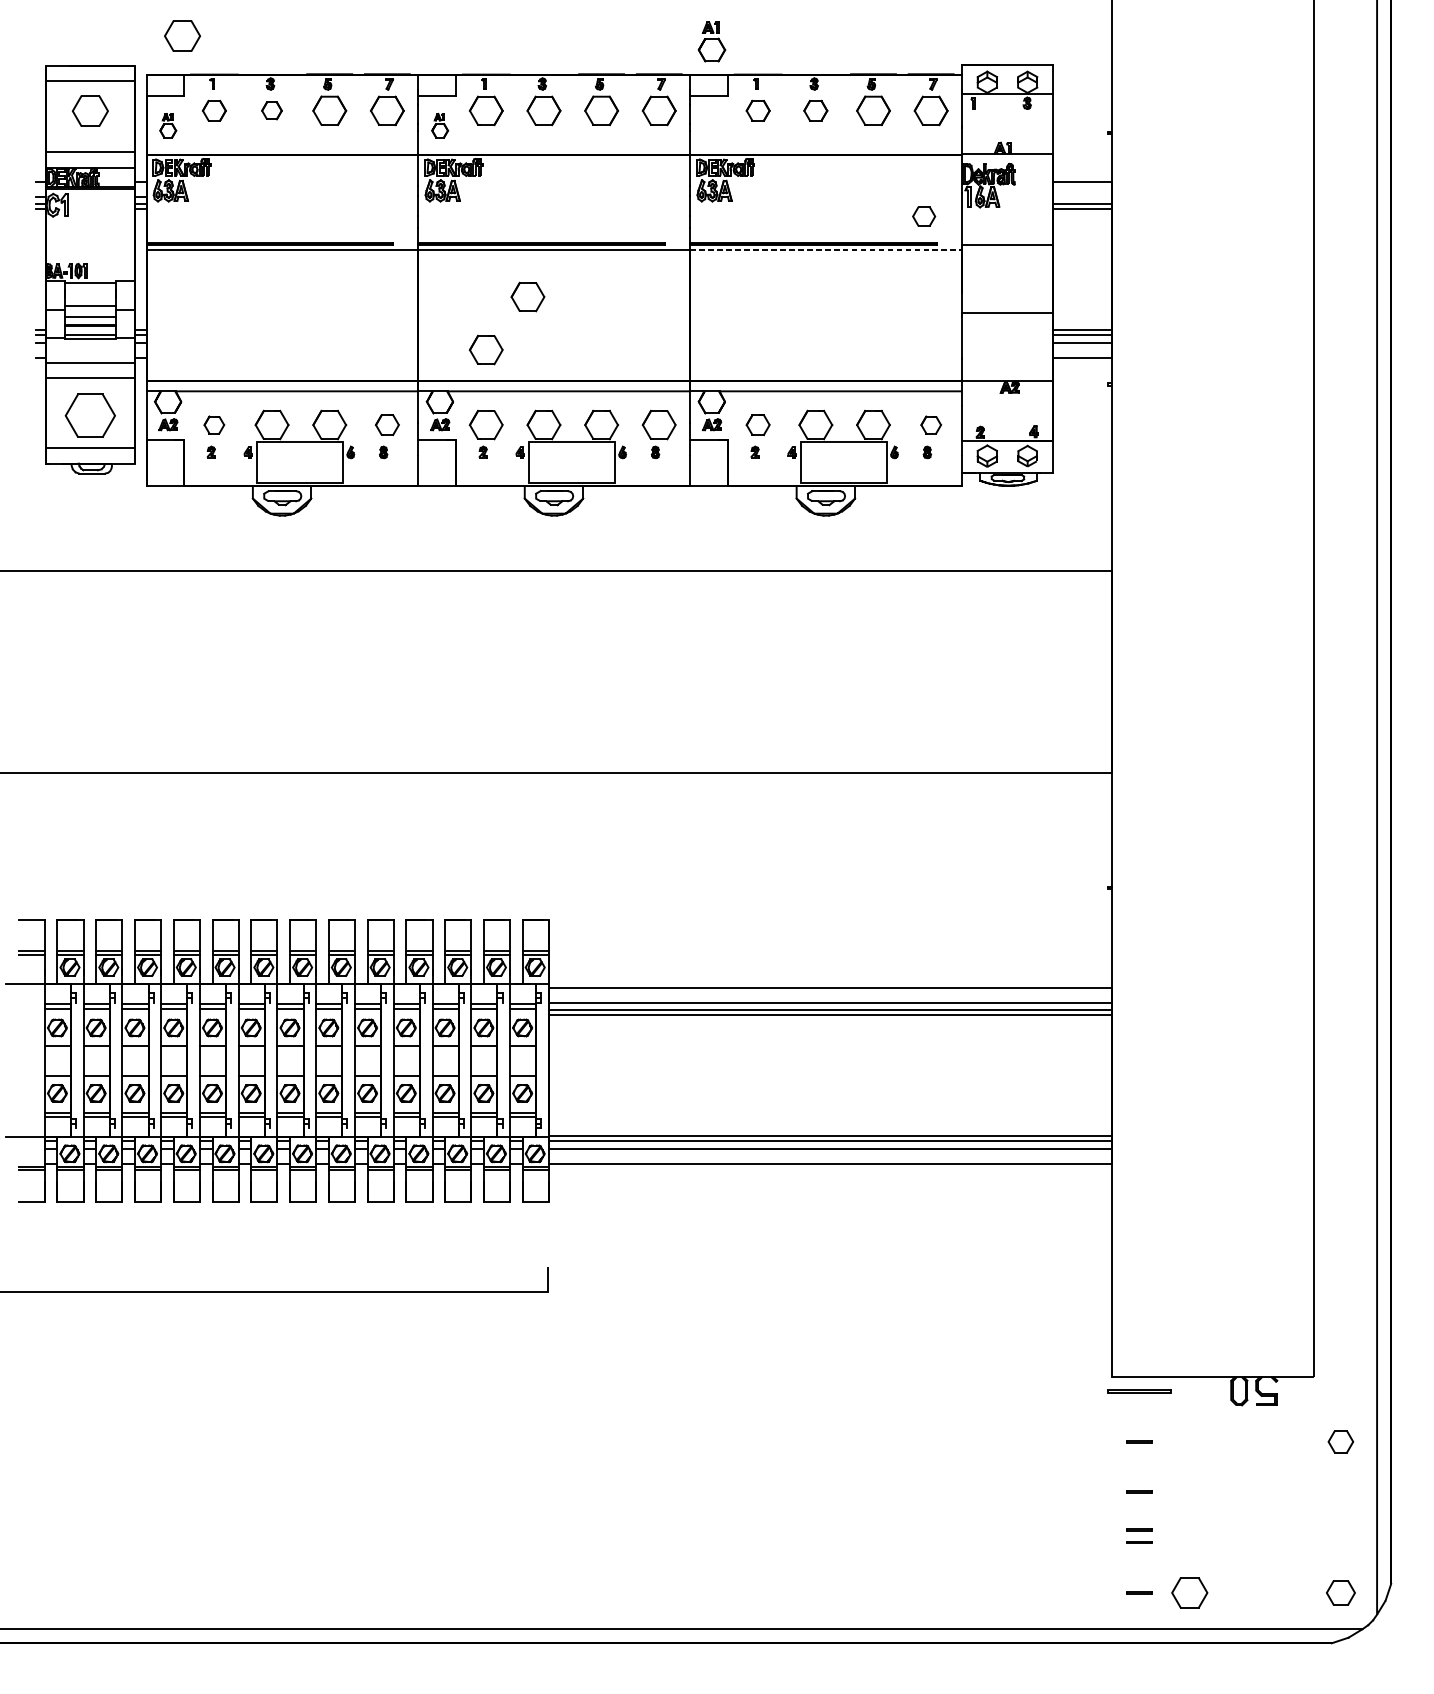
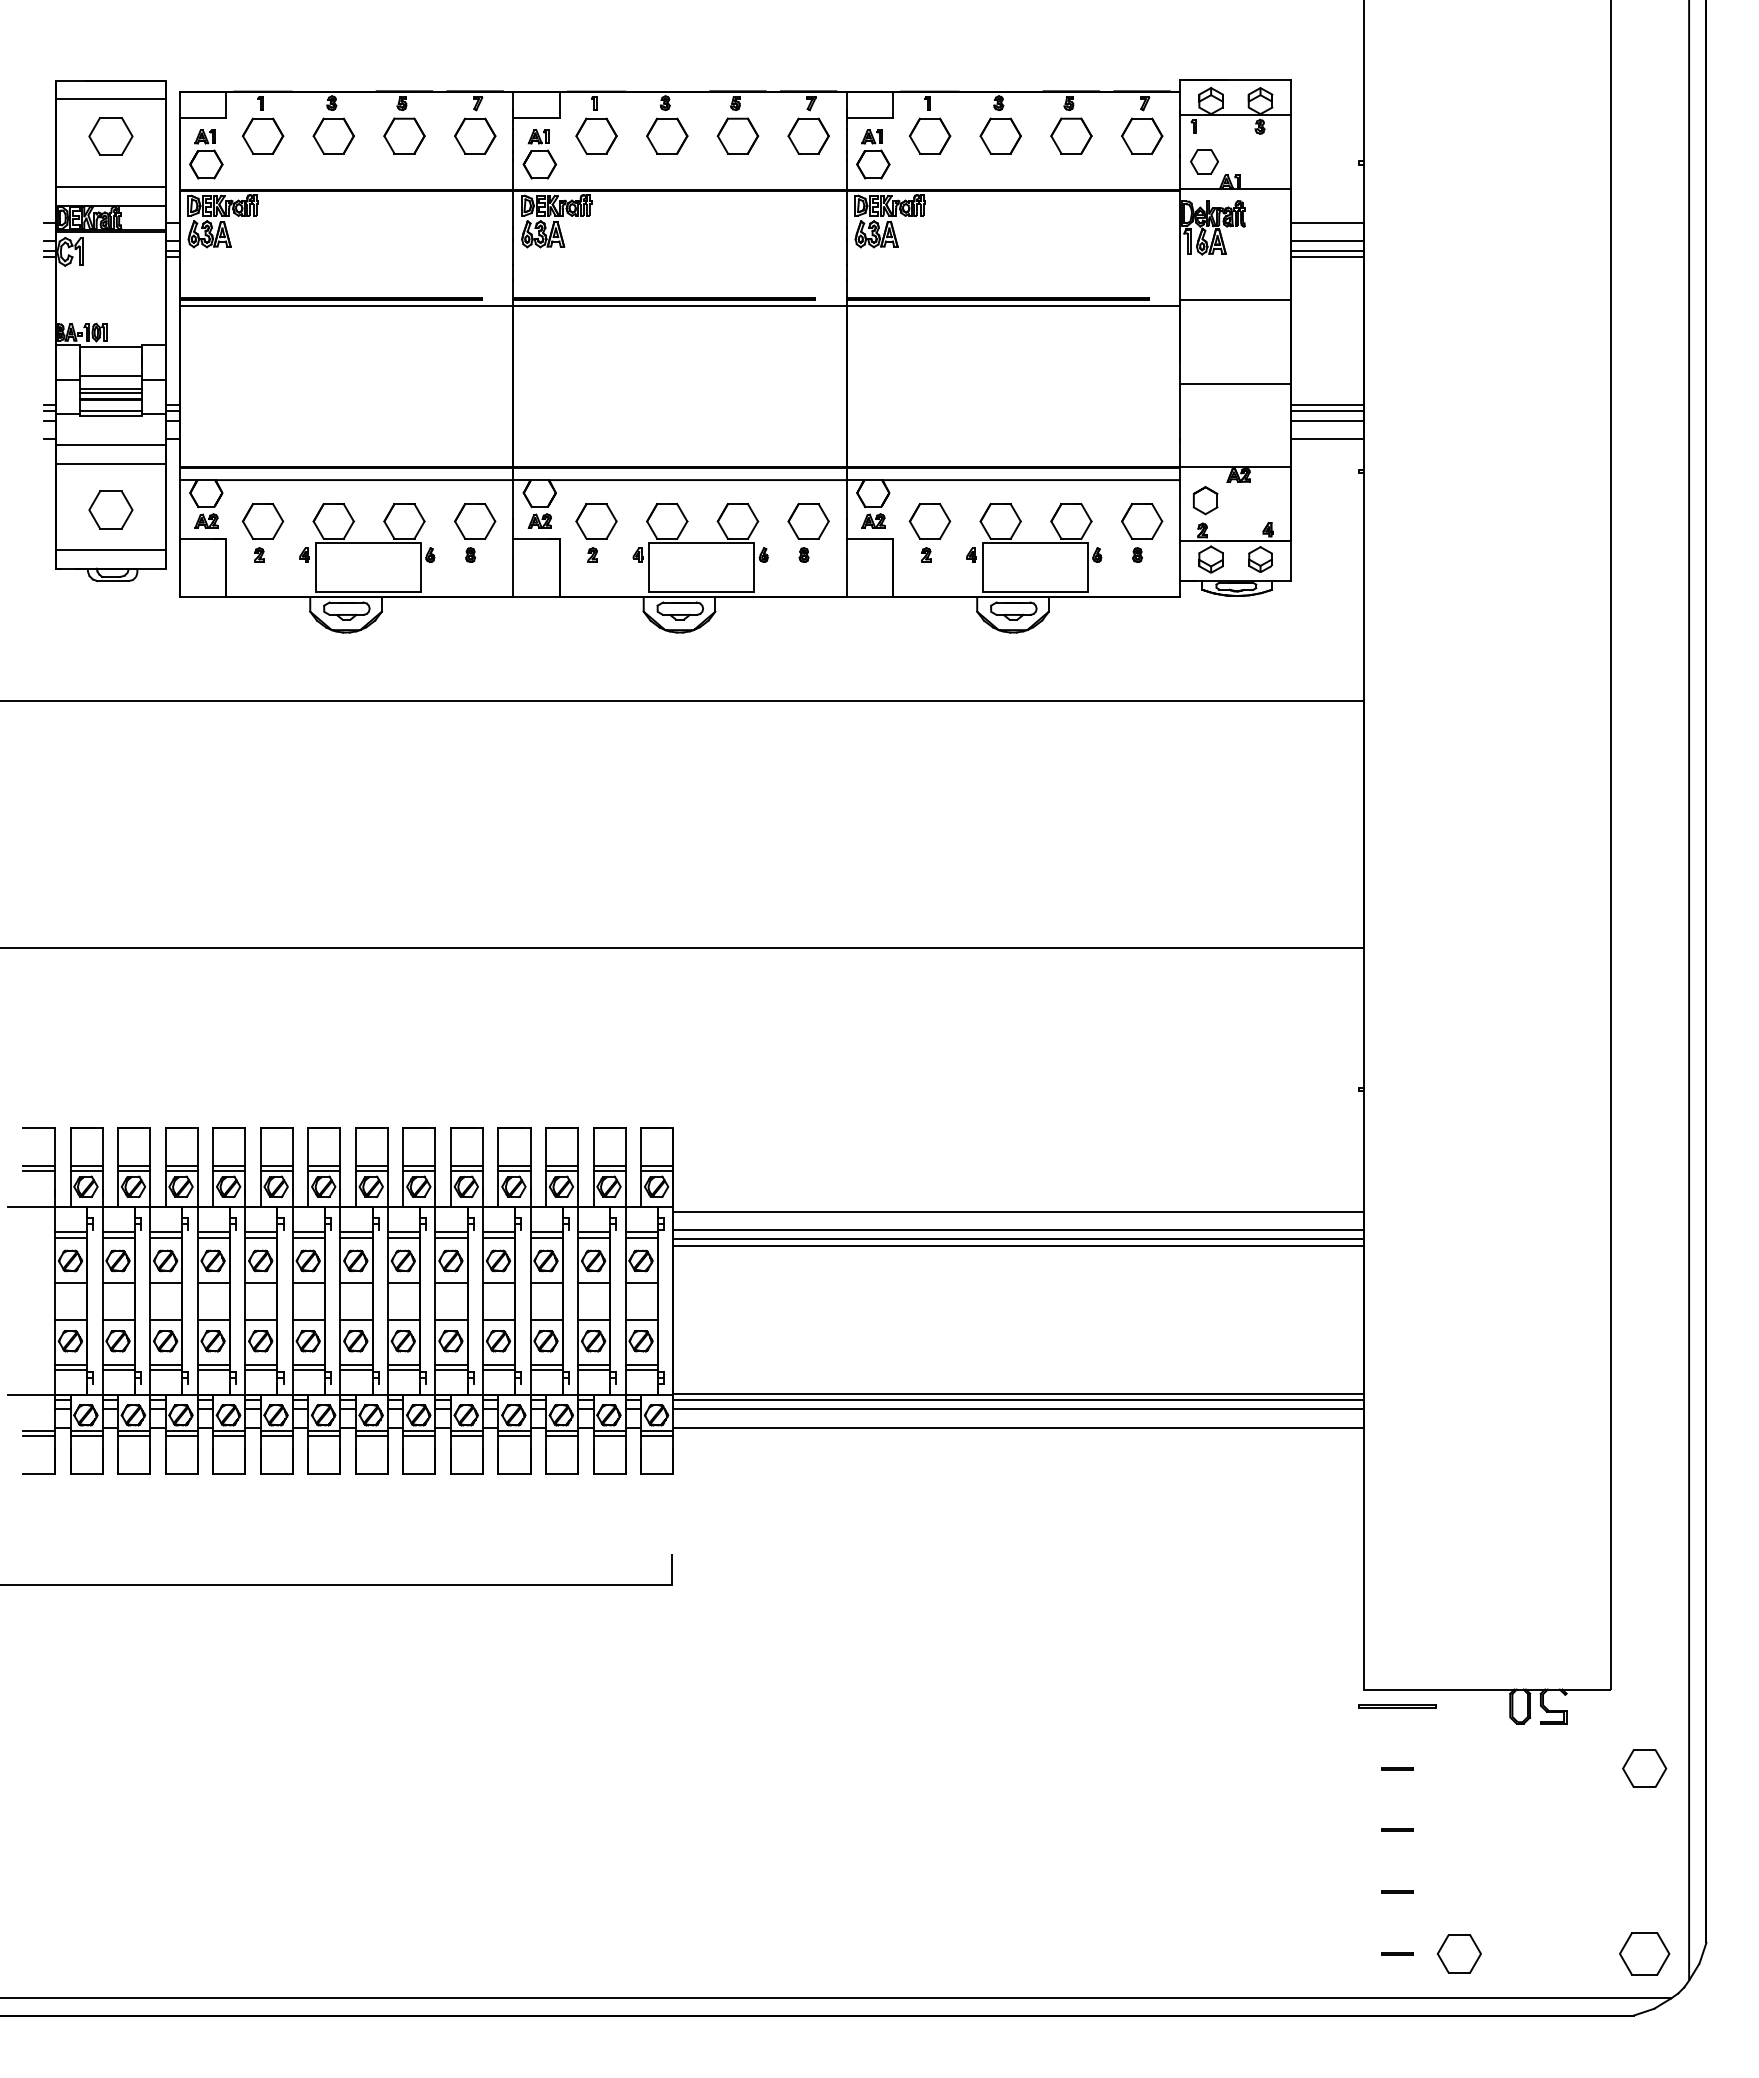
part: (182, 36) -> (223, 44), removed
part: (712, 41) -> (873, 154), moved
part: (213, 110) -> (262, 135), size x1.43
part: (271, 110) -> (333, 135), size x1.67
part: (757, 110) -> (929, 135), size x1.43
part: (815, 110) -> (1000, 135), size x1.43
part: (168, 125) -> (206, 154), size x1.67
part: (439, 125) -> (539, 154), size x1.67
line: (1082, 196) -> (1327, 241), added
part: (924, 216) -> (1204, 161), moved
line: (826, 249) -> (1013, 306), dashed -> solid
part: (527, 297) -> (647, 364), removed
line: (90, 320) -> (110, 393), added
part: (486, 350) -> (596, 429), removed
part: (982, 407) -> (1205, 500), added
part: (90, 415) -> (110, 509), size x0.71
part: (213, 425) -> (262, 521), size x1.67
part: (387, 425) -> (475, 521), size x1.43
part: (757, 425) -> (929, 521), size x1.43
part: (931, 425) -> (1142, 521), size x1.67
part: (1340, 1441) -> (1644, 1768), size x1.43
line: (1139, 1529) -> (1397, 1876), removed
part: (1340, 1592) -> (1644, 1953), size x1.43

